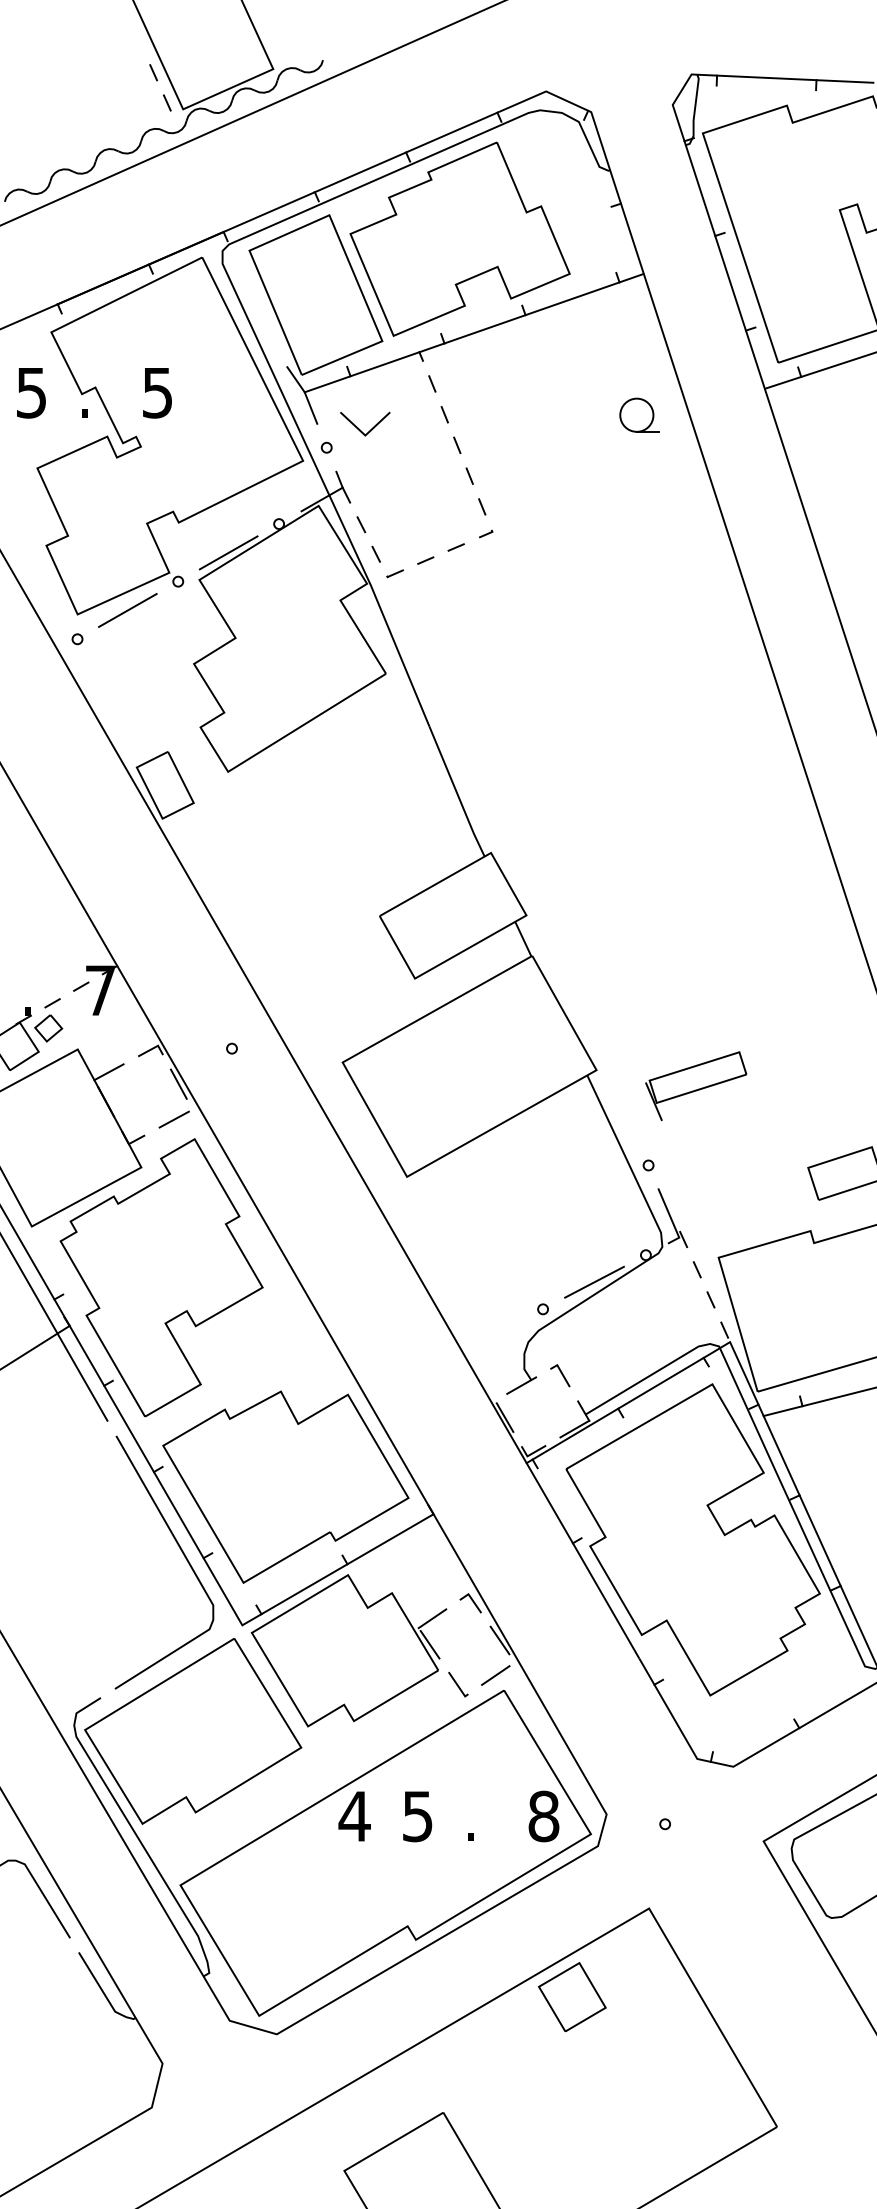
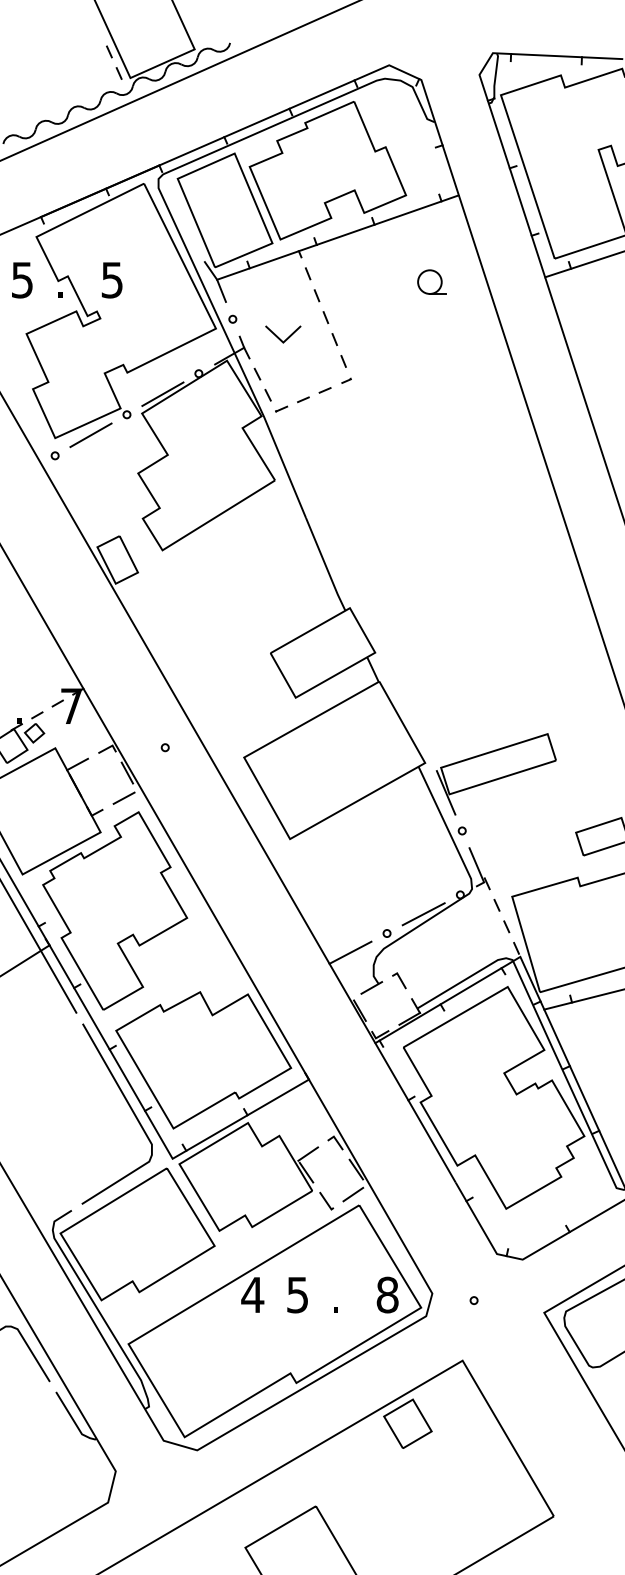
part: (639, 414) -> (431, 281), moved
line: (359, 428) -> (279, 337), moved
part: (695, 1086) -> (495, 774), size x1.67
line: (491, 1335) -> (350, 952), added

